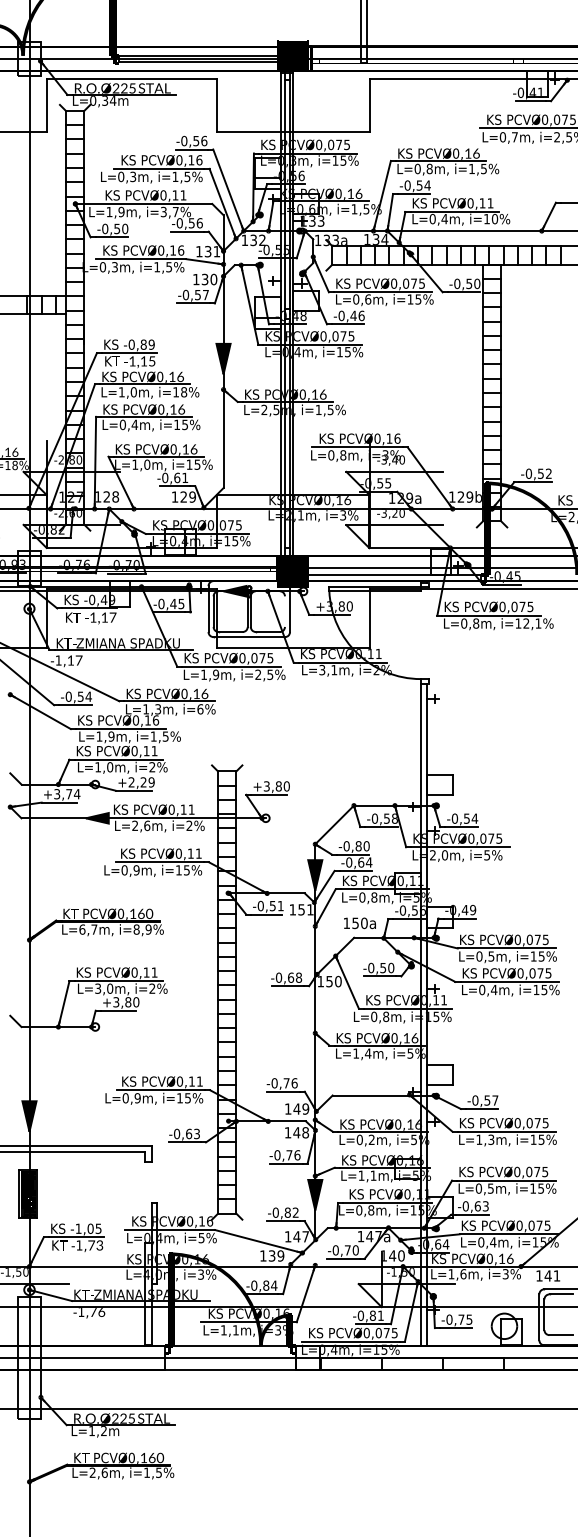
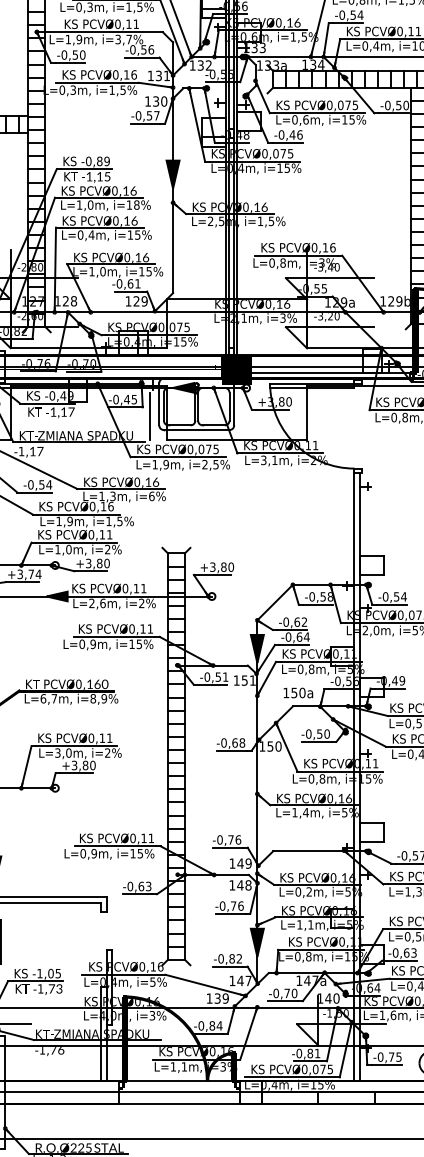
line: (284, 611) -> (229, 406), added
line: (198, 622) -> (150, 416), added
text: (141, 782) -> (97, 563), +2,29 -> +3,80
text: (362, 846) -> (300, 622), -0,80 -> -0,62

